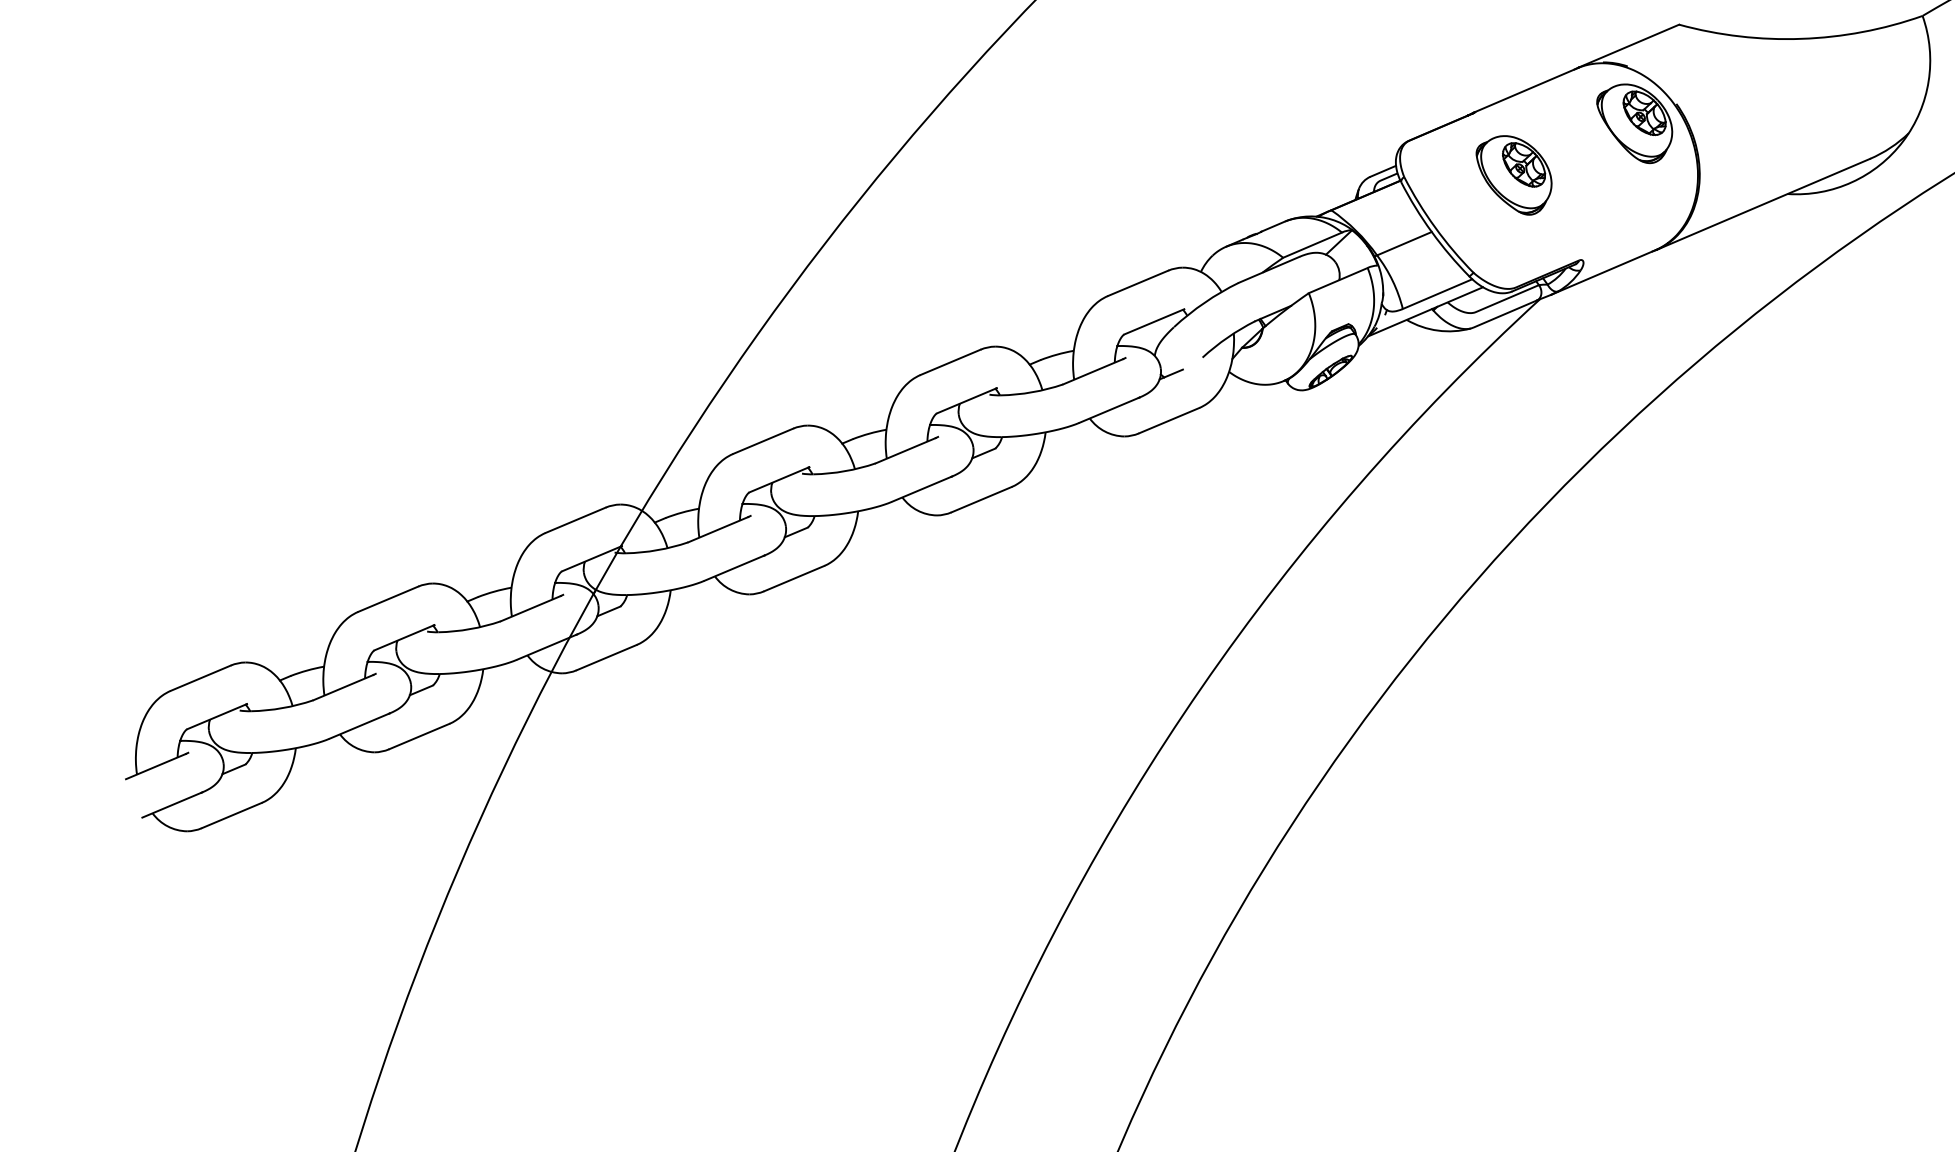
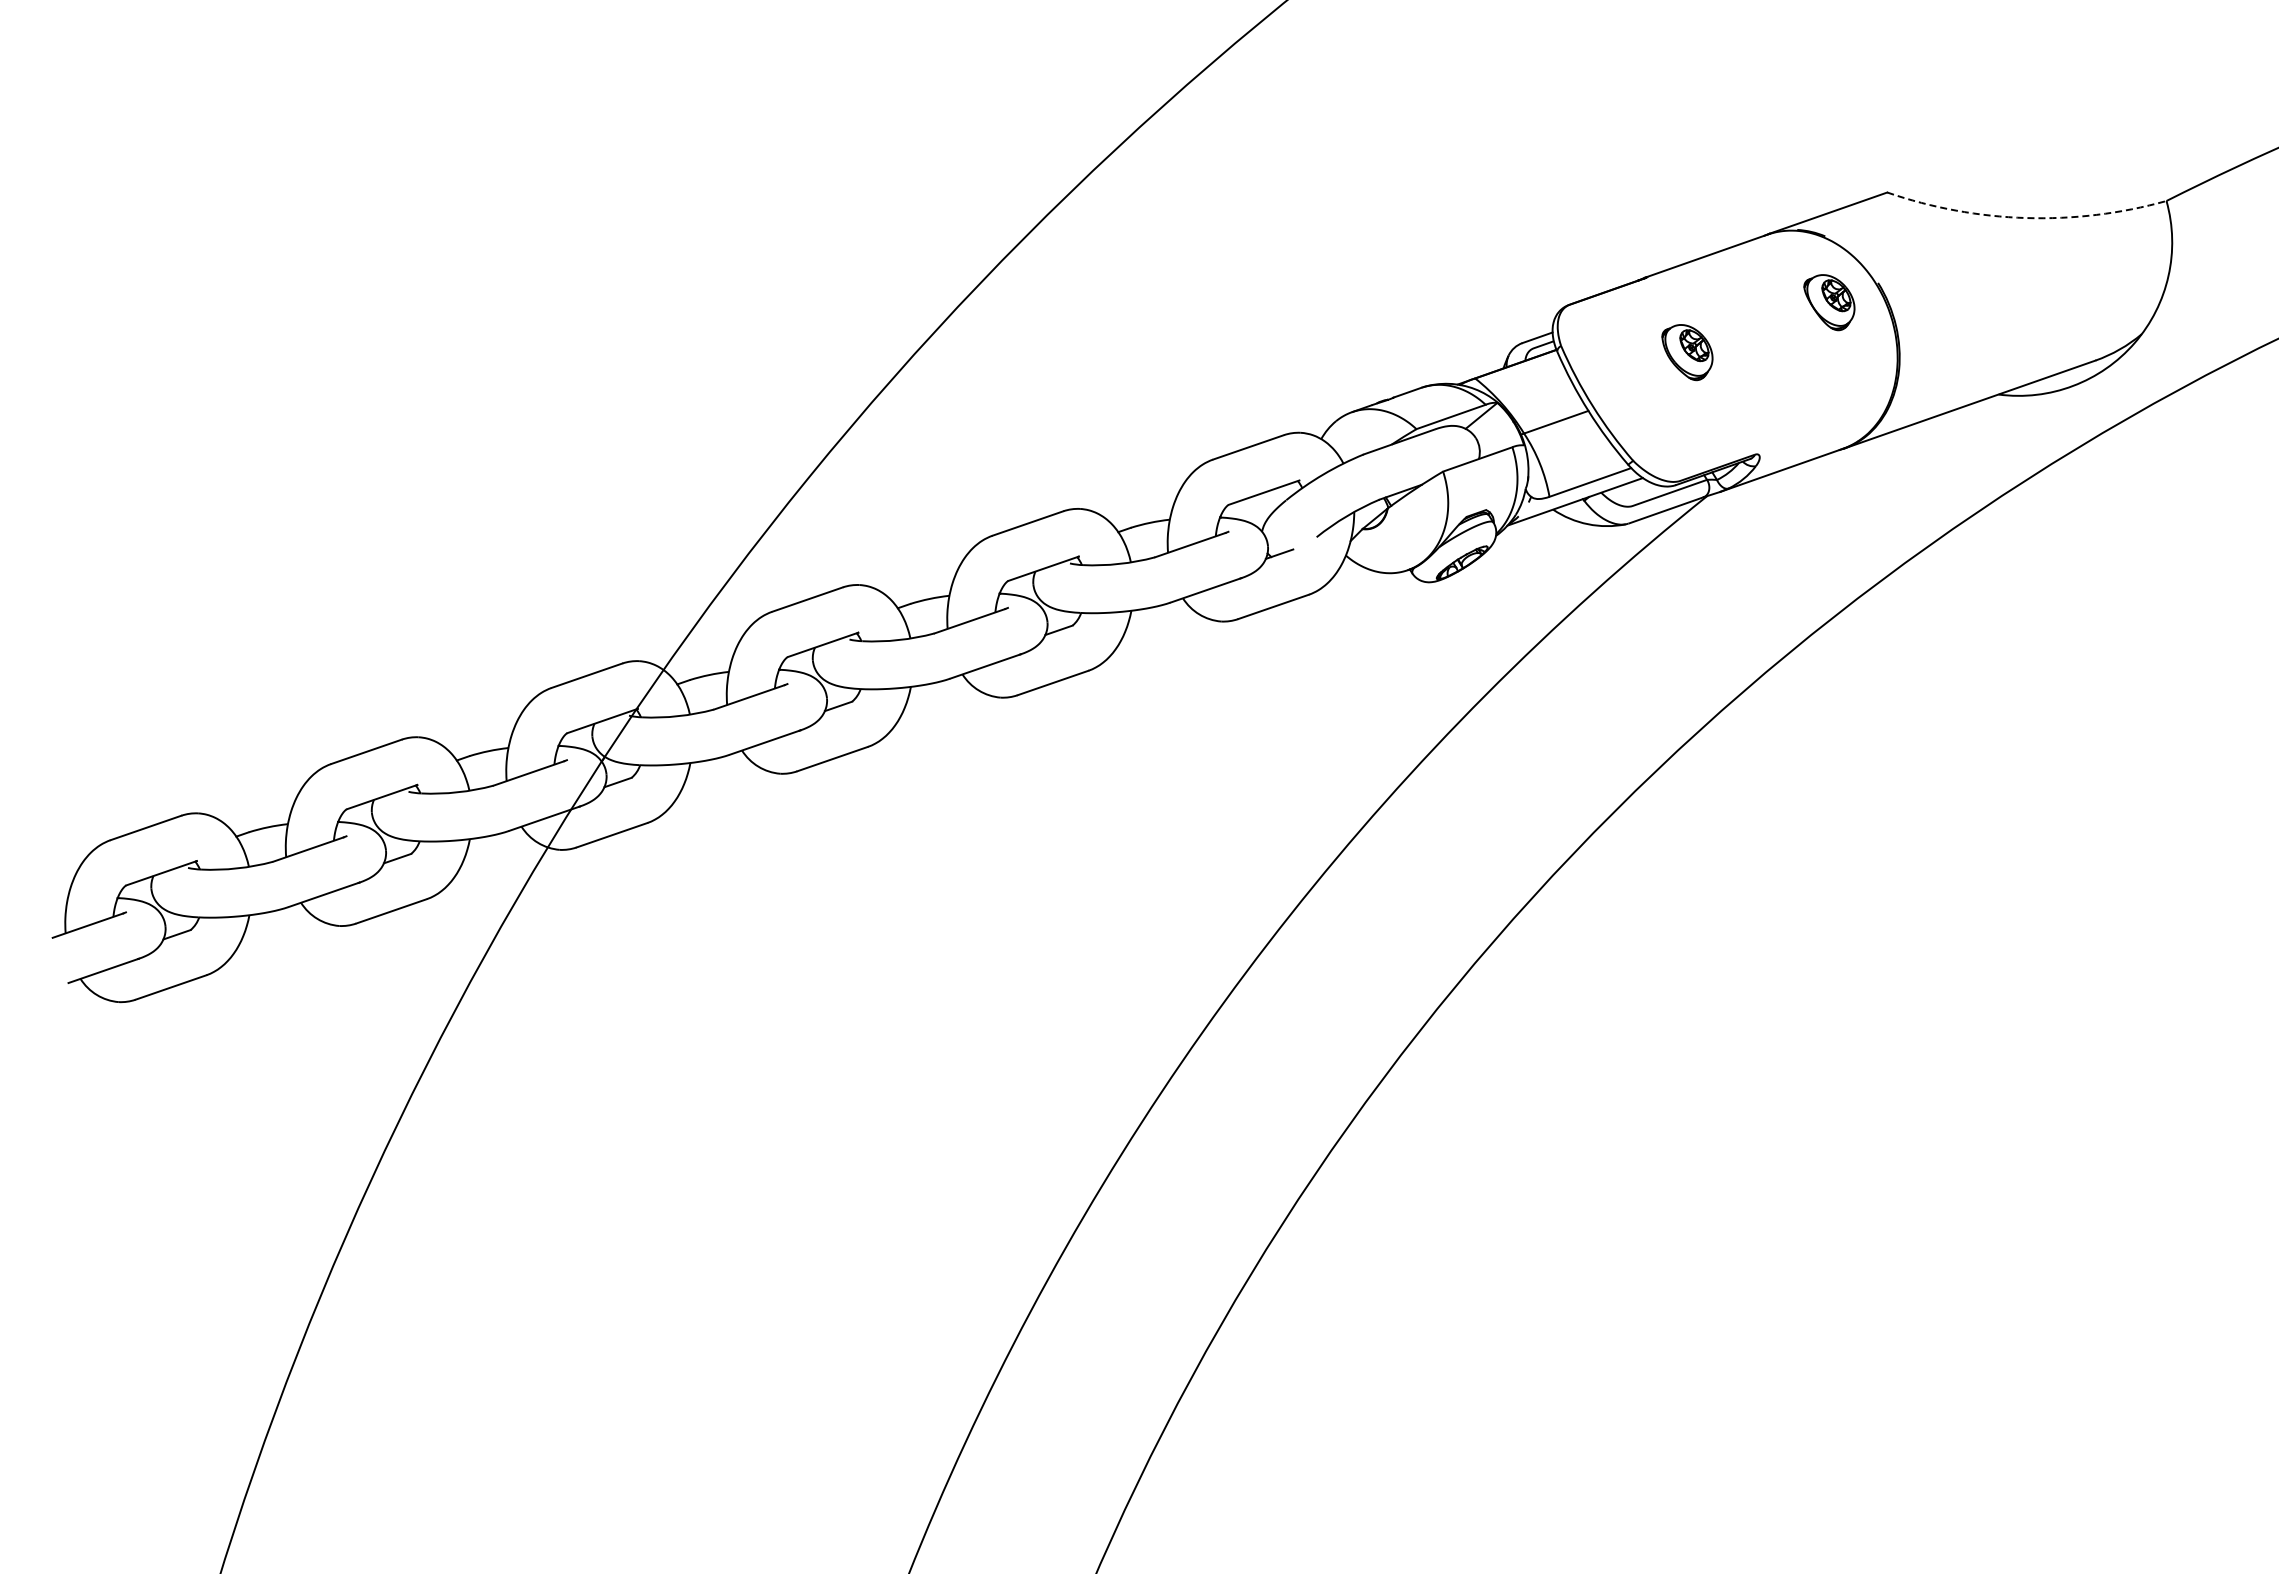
arc: (1801, 39) -> (2026, 218), solid -> dashed
part: (1635, 123) -> (1829, 302), size x0.6
part: (1514, 175) -> (1687, 352), size x0.6

